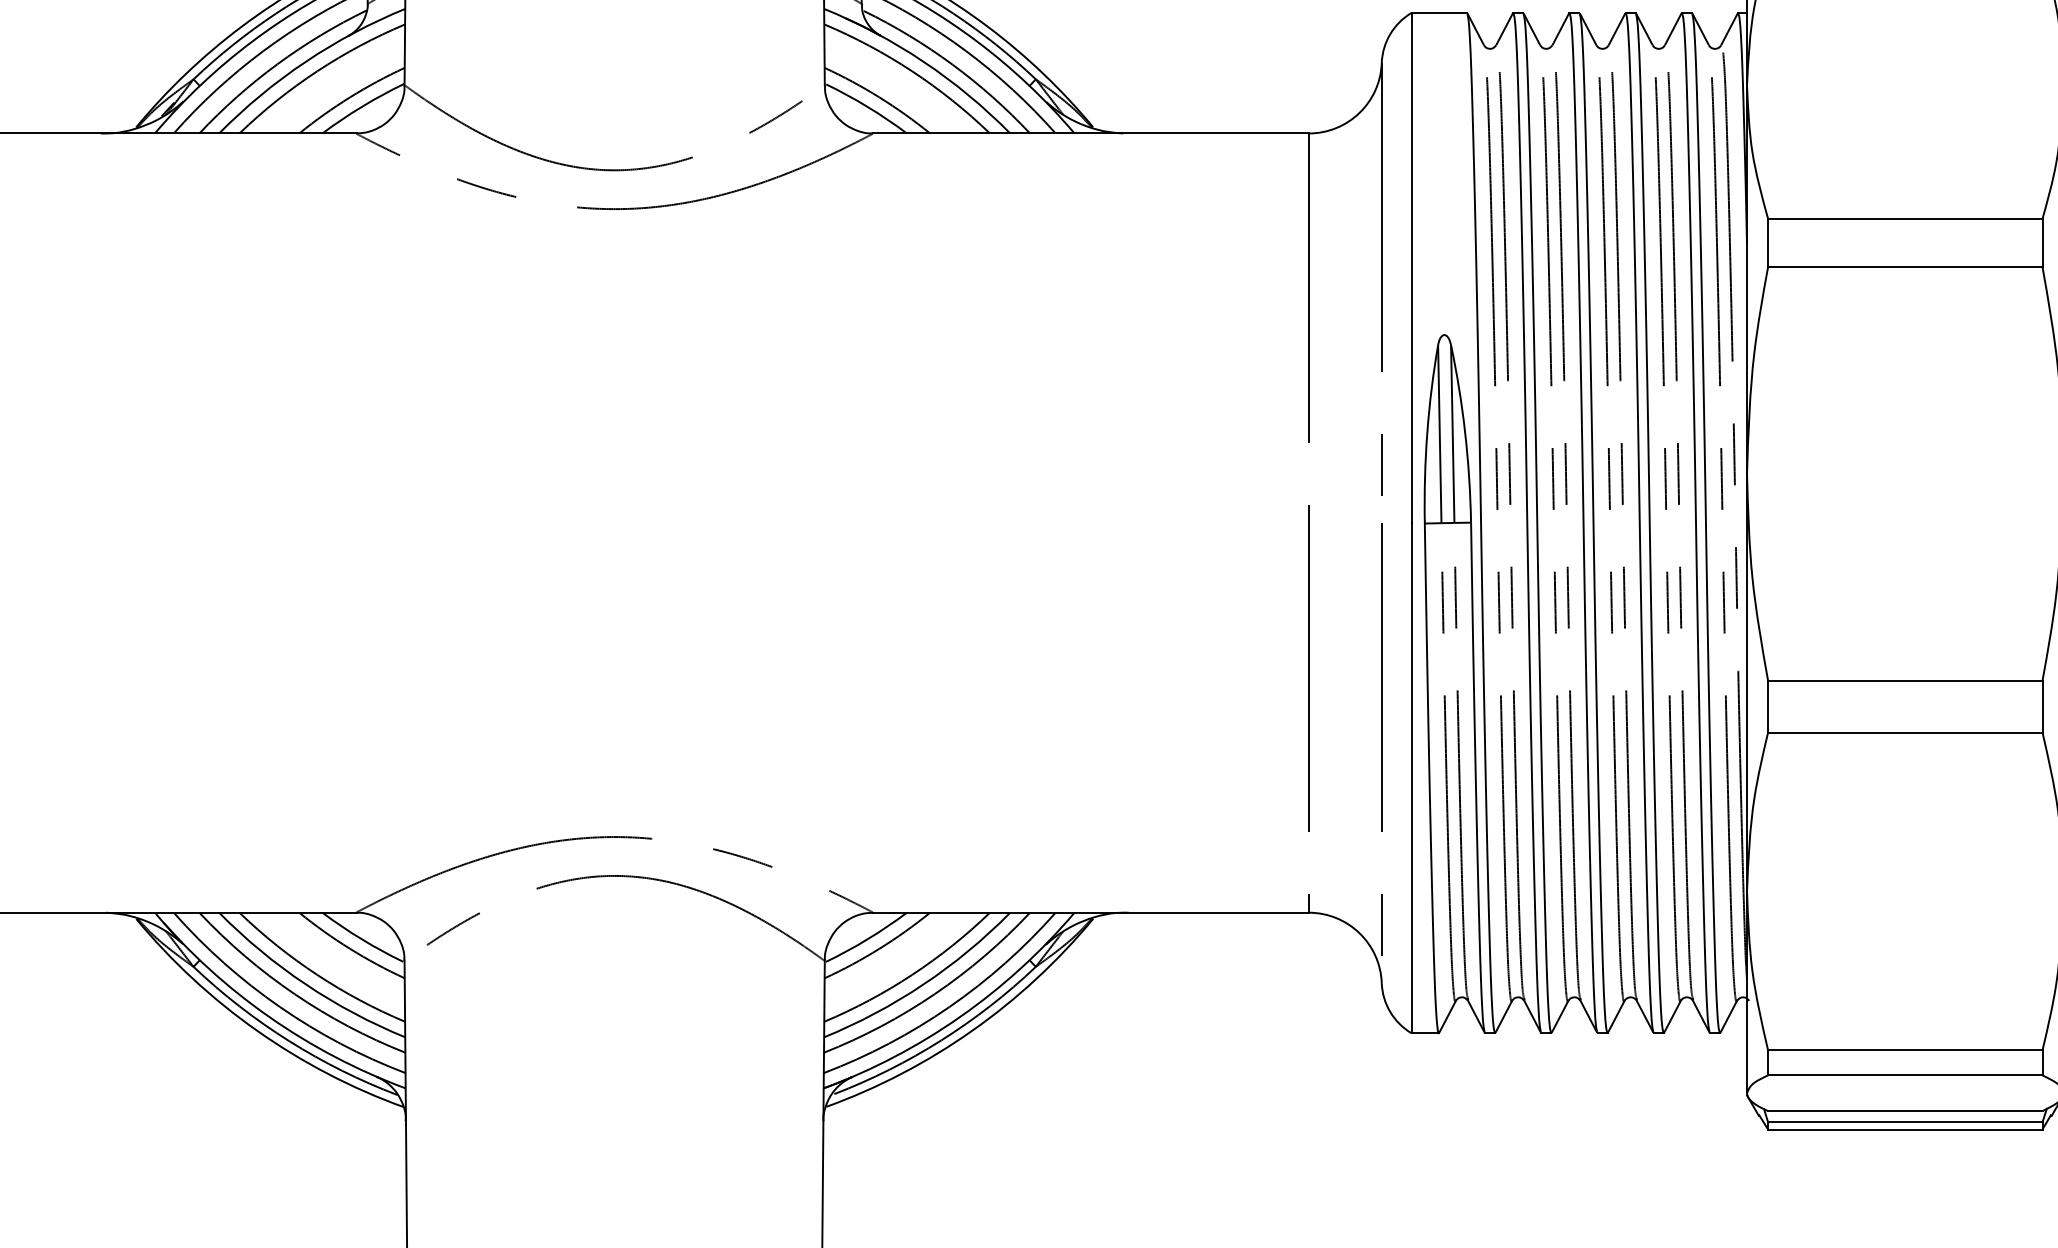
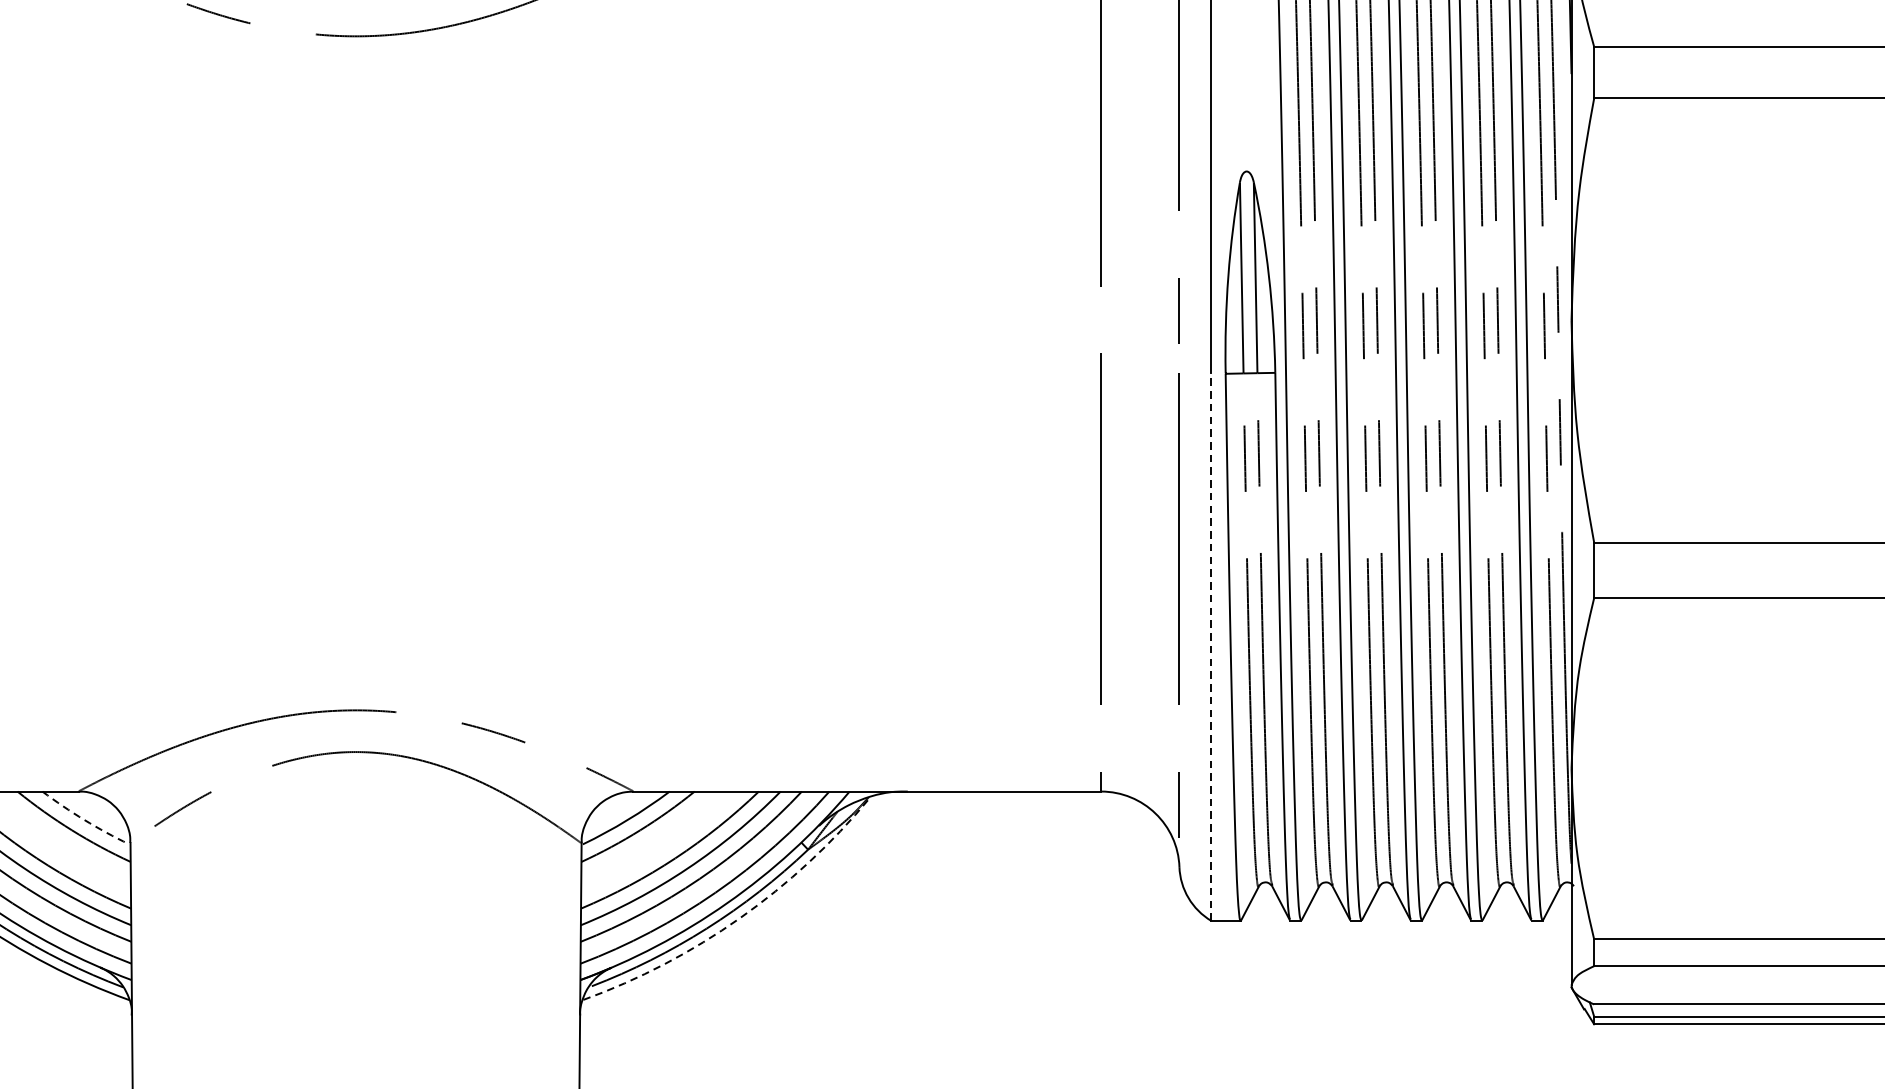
line: (1411, 777) -> (1211, 646), solid -> dashed
arc: (361, 939) -> (84, 820), solid -> dashed
arc: (972, 1030) -> (740, 917), solid -> dashed

